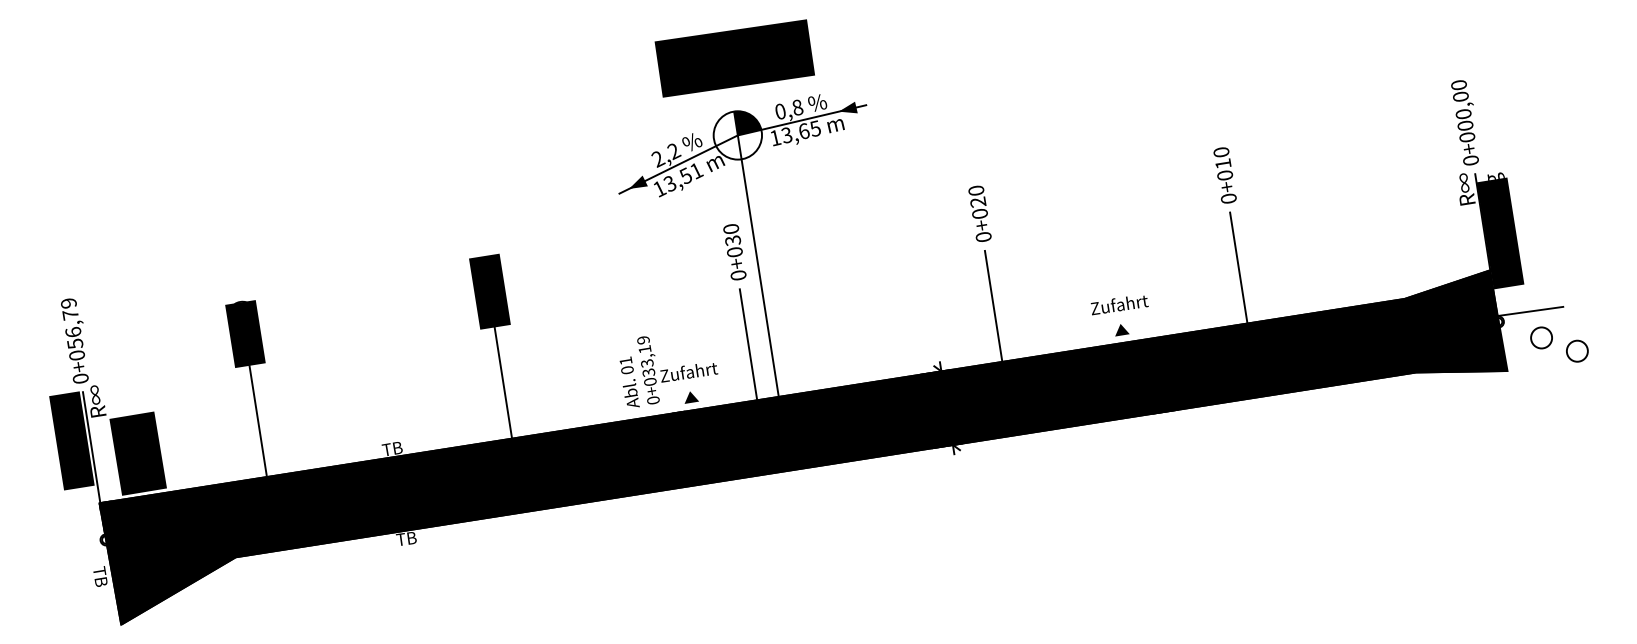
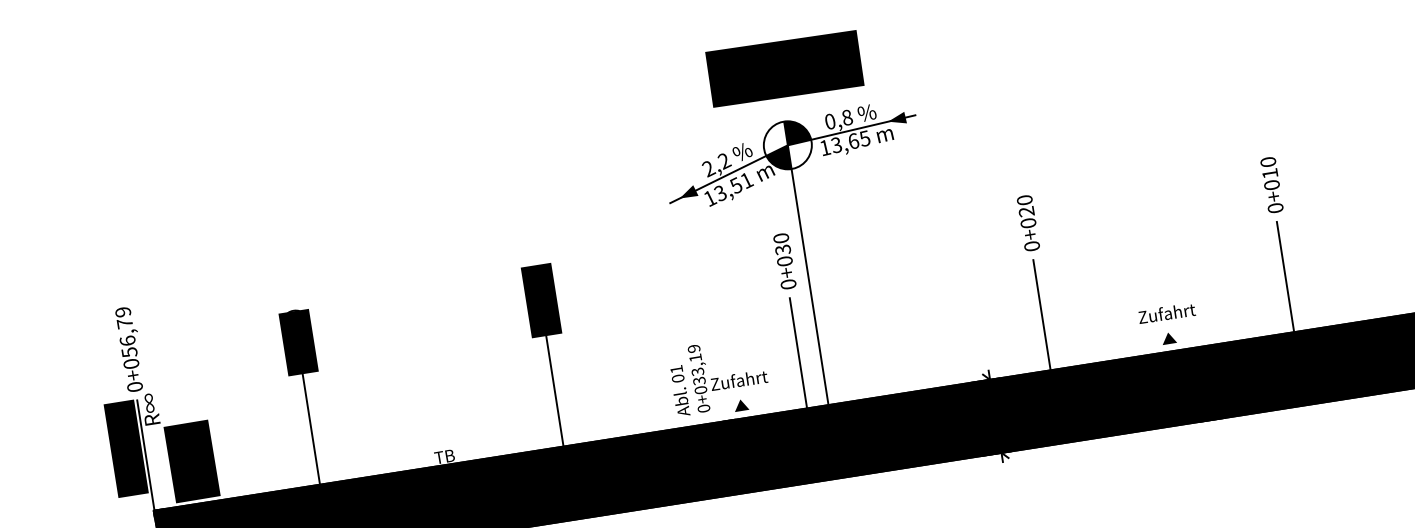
fill: (728, 147) -> (778, 157), added

